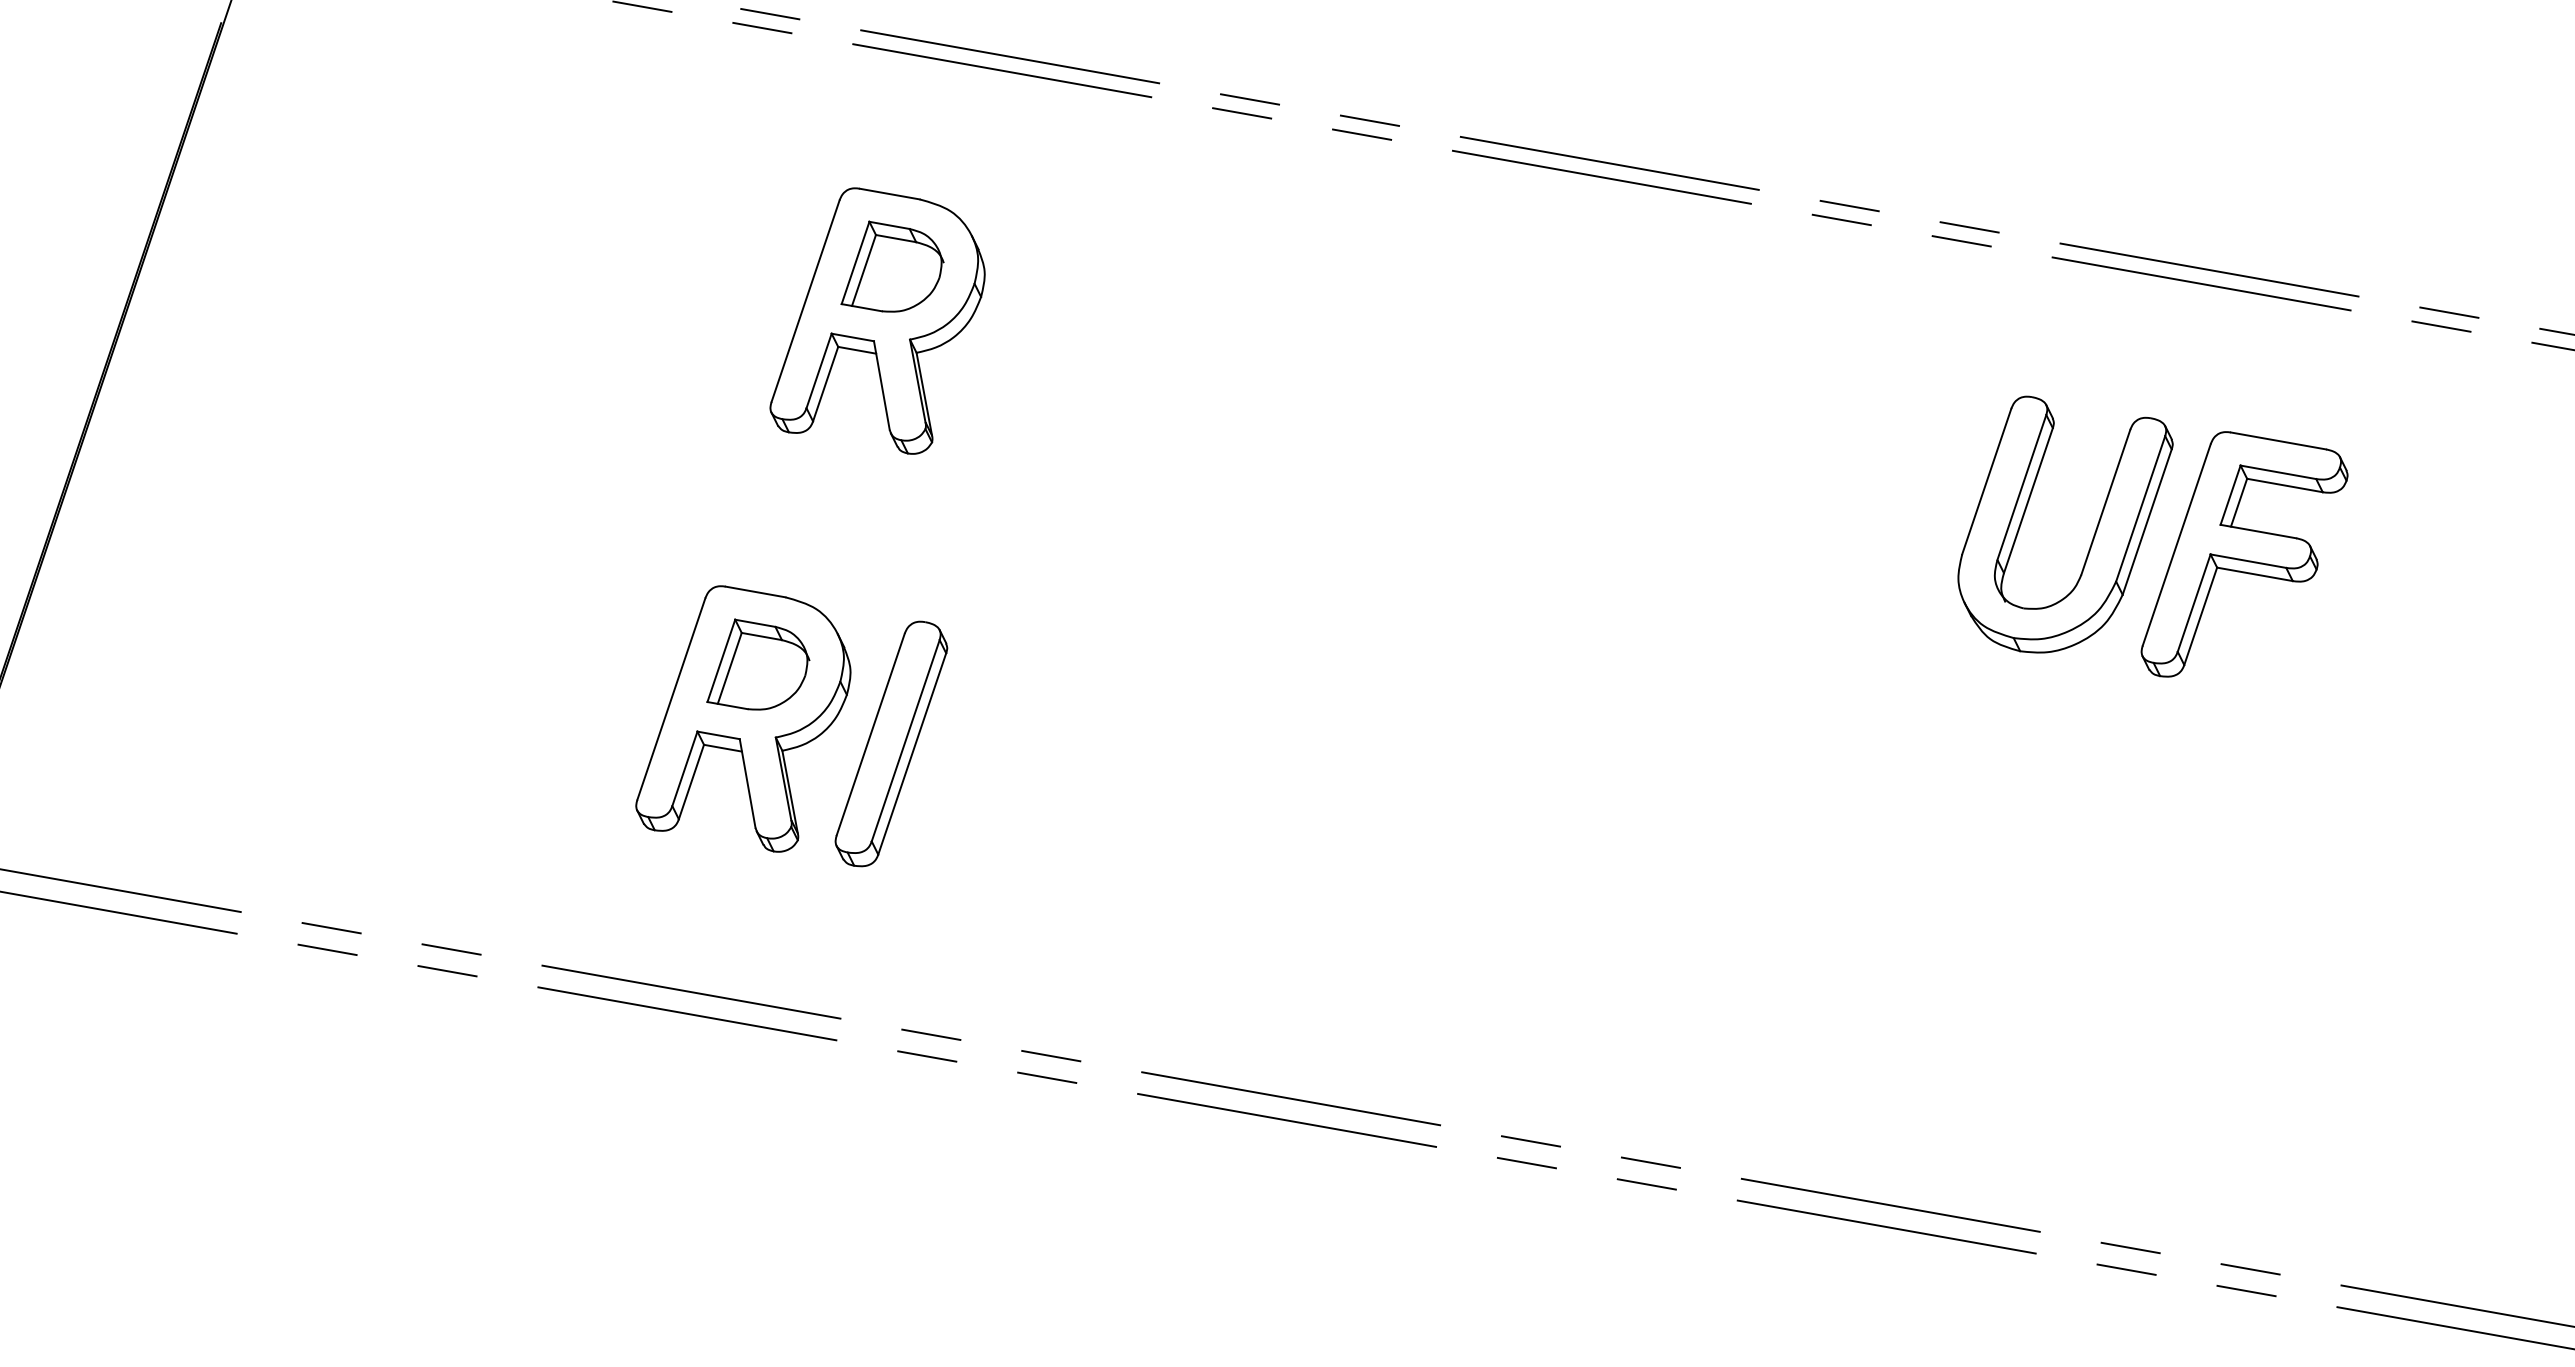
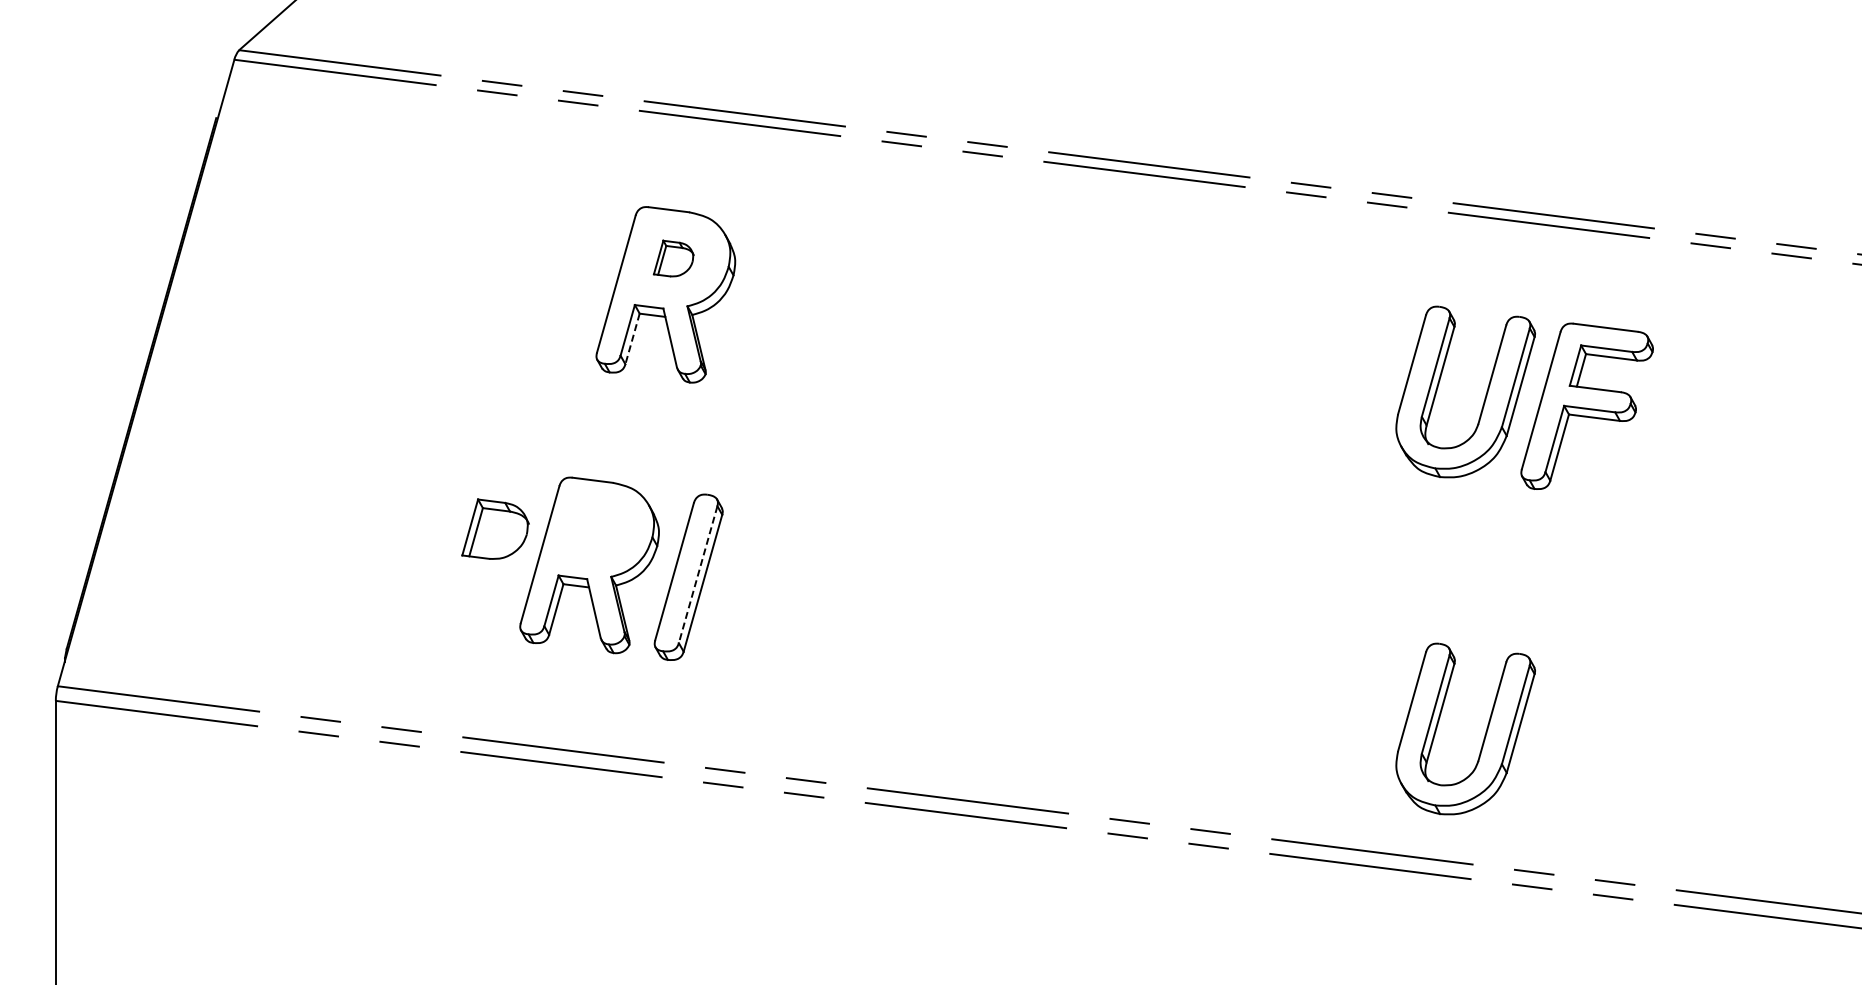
part: (892, 267) -> (673, 258), size x0.6
line: (825, 384) -> (632, 339), solid -> dashed
part: (759, 664) -> (495, 528), moved
line: (906, 742) -> (698, 575), solid -> dashed
part: (2068, 1034) -> (1485, 731), added

